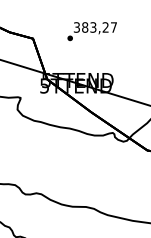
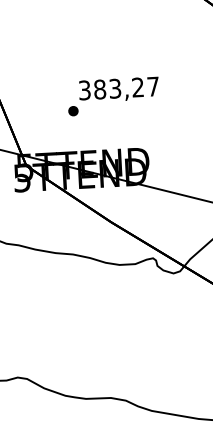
text: (91, 31) -> (112, 96), moved

